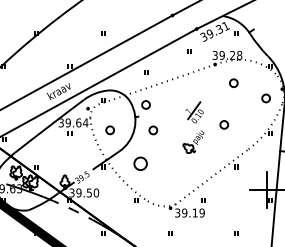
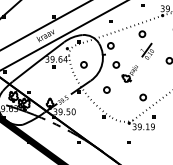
circle: (187, 89) -> (141, 34), added
part: (193, 141) -> (129, 73), moved
circle: (140, 163) -> (106, 89), size x0.62
circle: (188, 173) -> (142, 97), added

